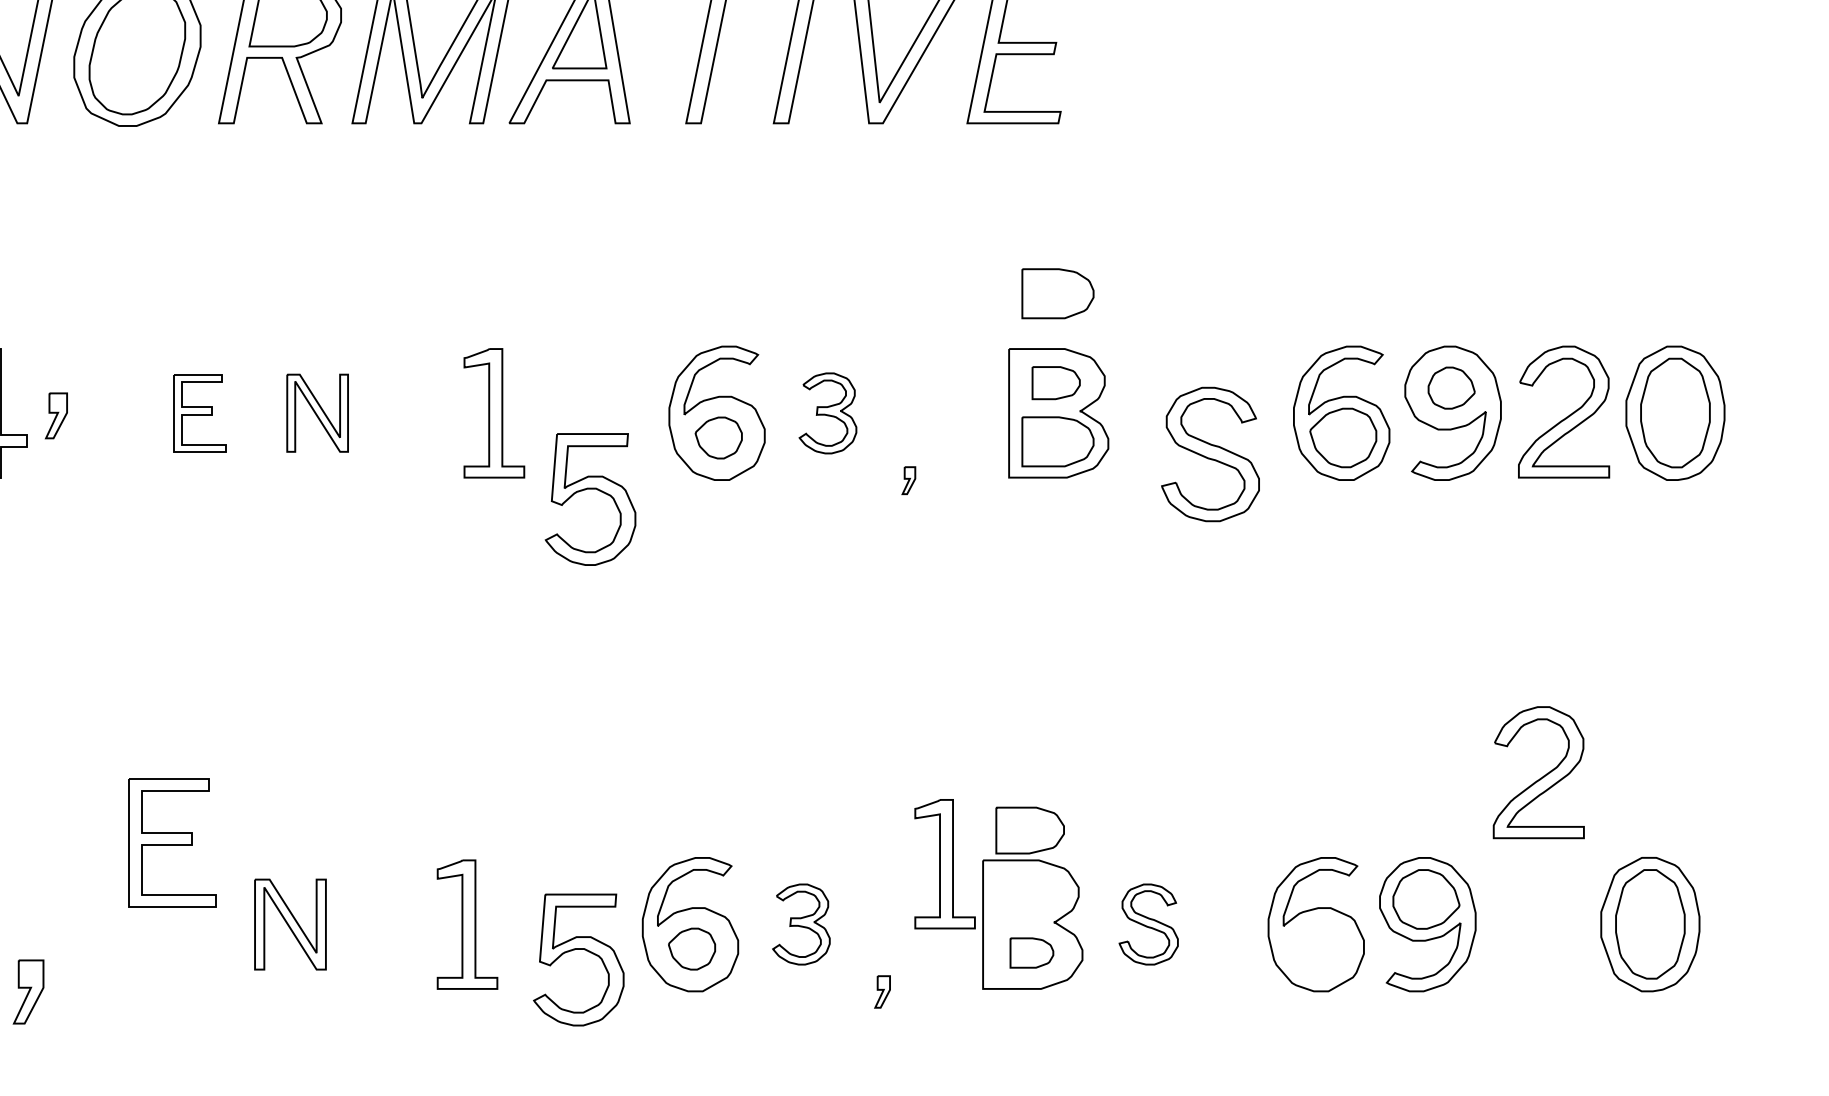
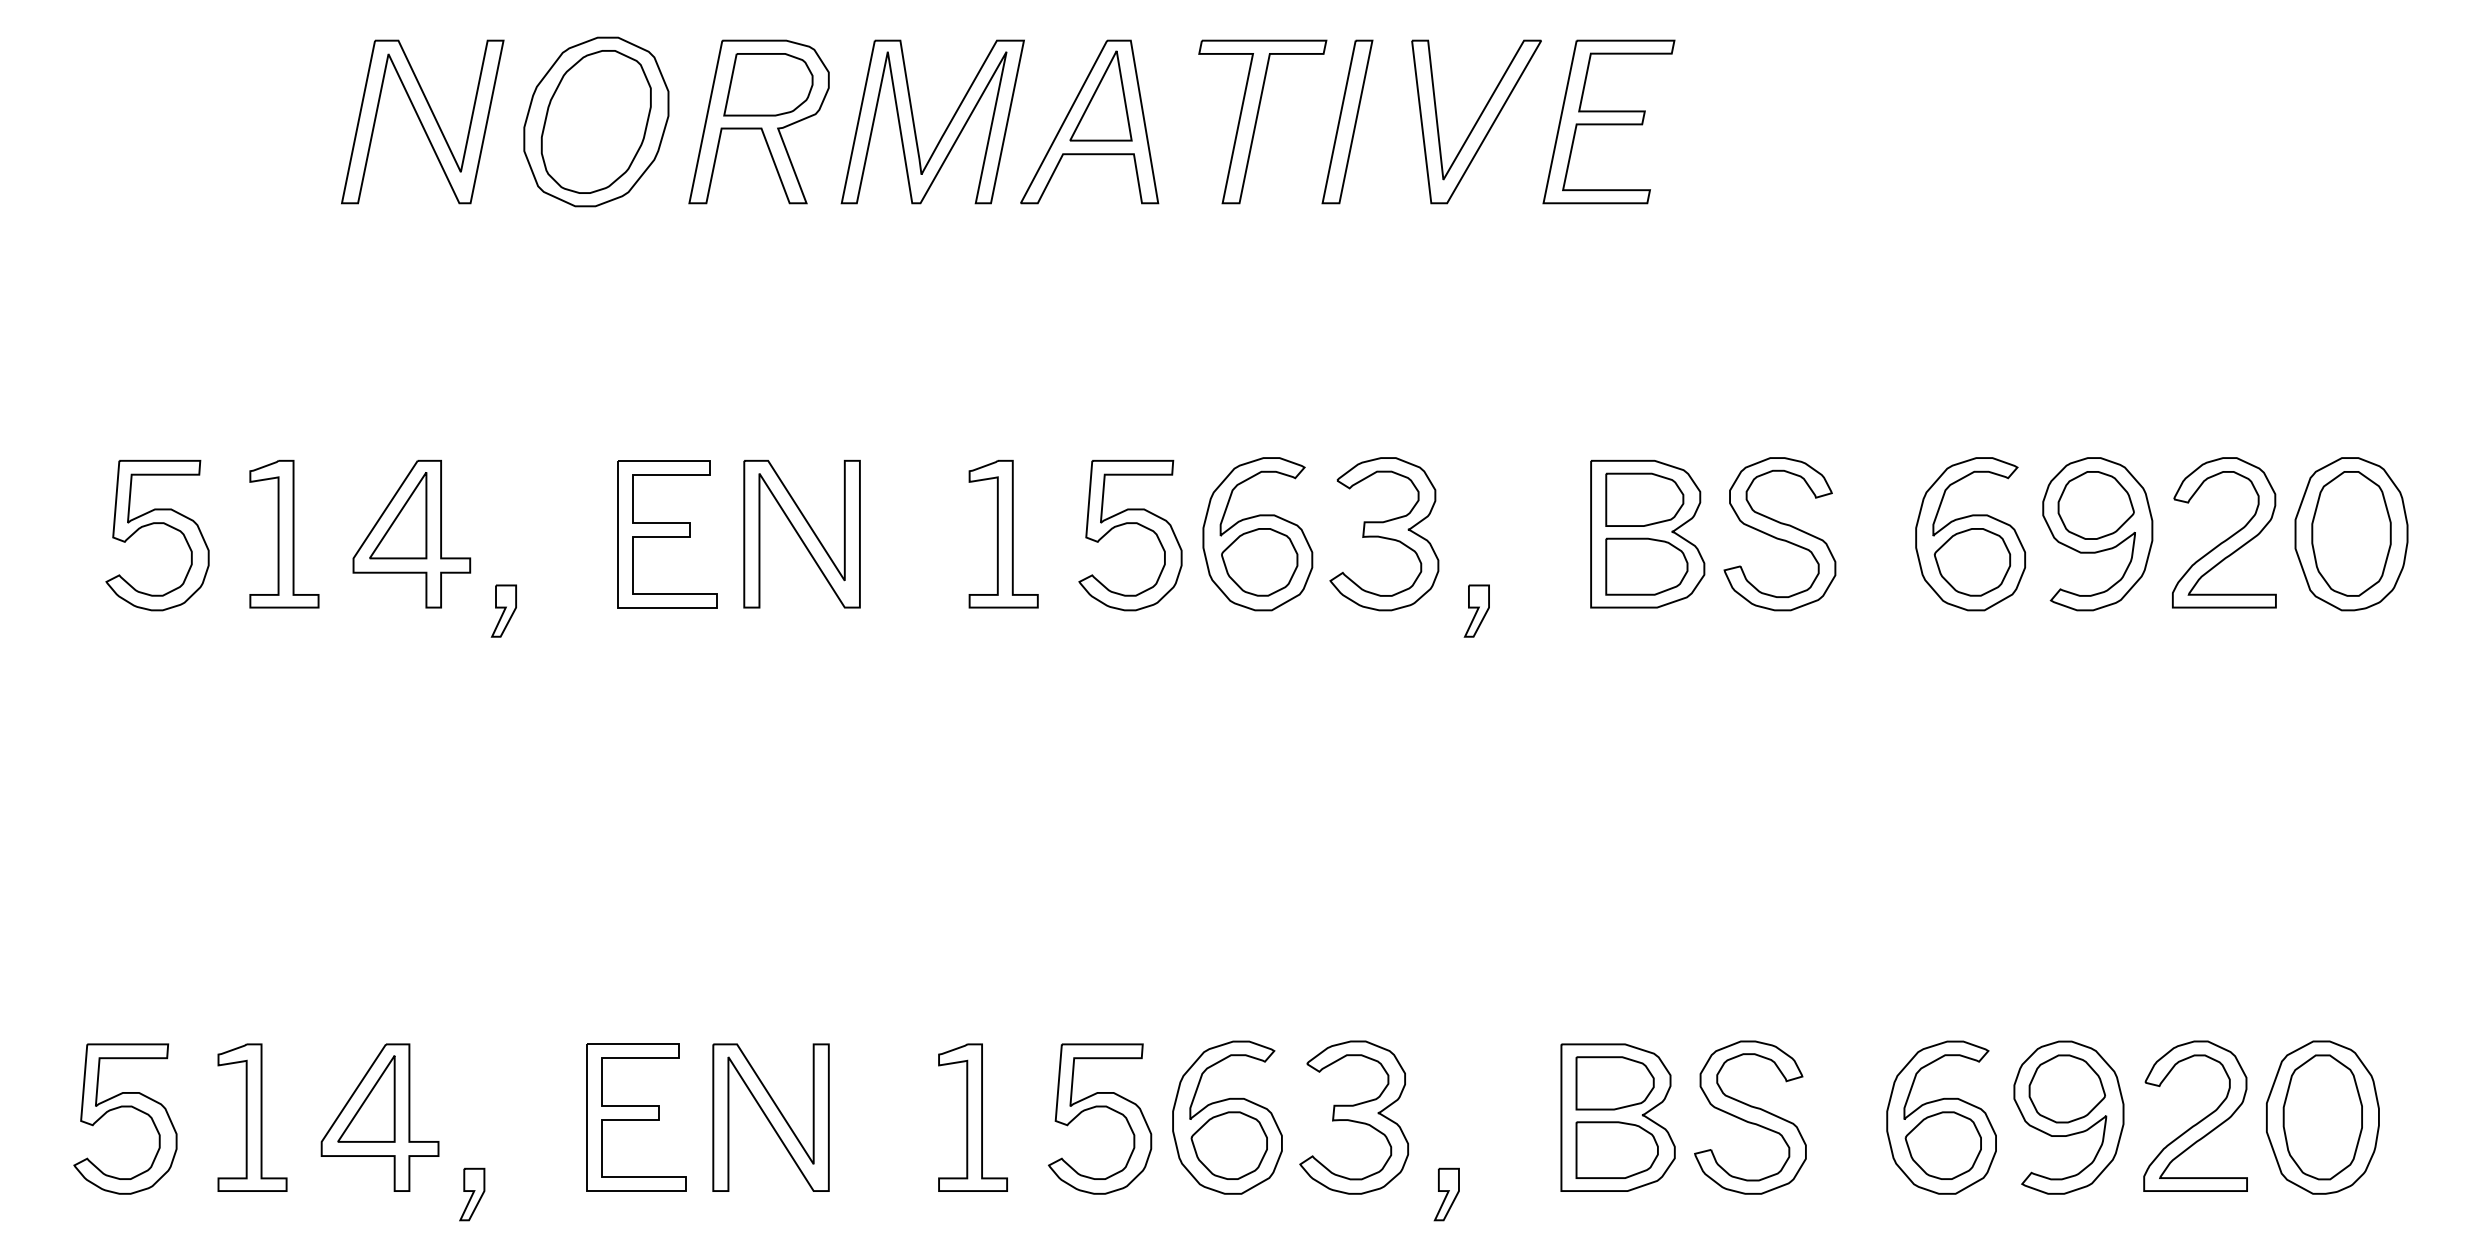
part: (1057, 293) -> (1646, 397), removed
part: (1055, 382) -> (1644, 499), size x1.43
part: (1451, 388) -> (2095, 505), size x1.43
part: (317, 412) -> (801, 533), size x1.67
part: (199, 413) -> (667, 534), size x1.67
part: (828, 413) -> (1384, 534), size x1.67
part: (56, 415) -> (503, 610), moved
part: (718, 438) -> (1259, 562), size x1.43
part: (1210, 454) -> (1779, 534), moved
part: (908, 480) -> (1476, 610), size x1.67
part: (590, 489) -> (1130, 524), moved
part: (1541, 777) -> (2198, 1121), moved
part: (1029, 830) -> (1614, 1083), moved
part: (172, 842) -> (636, 1117), moved
part: (944, 864) -> (1517, 1048), removed
part: (290, 924) -> (770, 1117), size x1.43
part: (800, 924) -> (1353, 1117), size x1.67
part: (1148, 924) -> (1750, 1117), size x1.67
part: (579, 949) -> (1100, 1107), moved
part: (691, 949) -> (1228, 1145), size x1.43
part: (1317, 949) -> (1942, 1145), added
part: (1031, 952) -> (1616, 1149), size x1.67
part: (28, 991) -> (472, 1194), size x0.71
part: (882, 991) -> (1446, 1194), size x1.43

